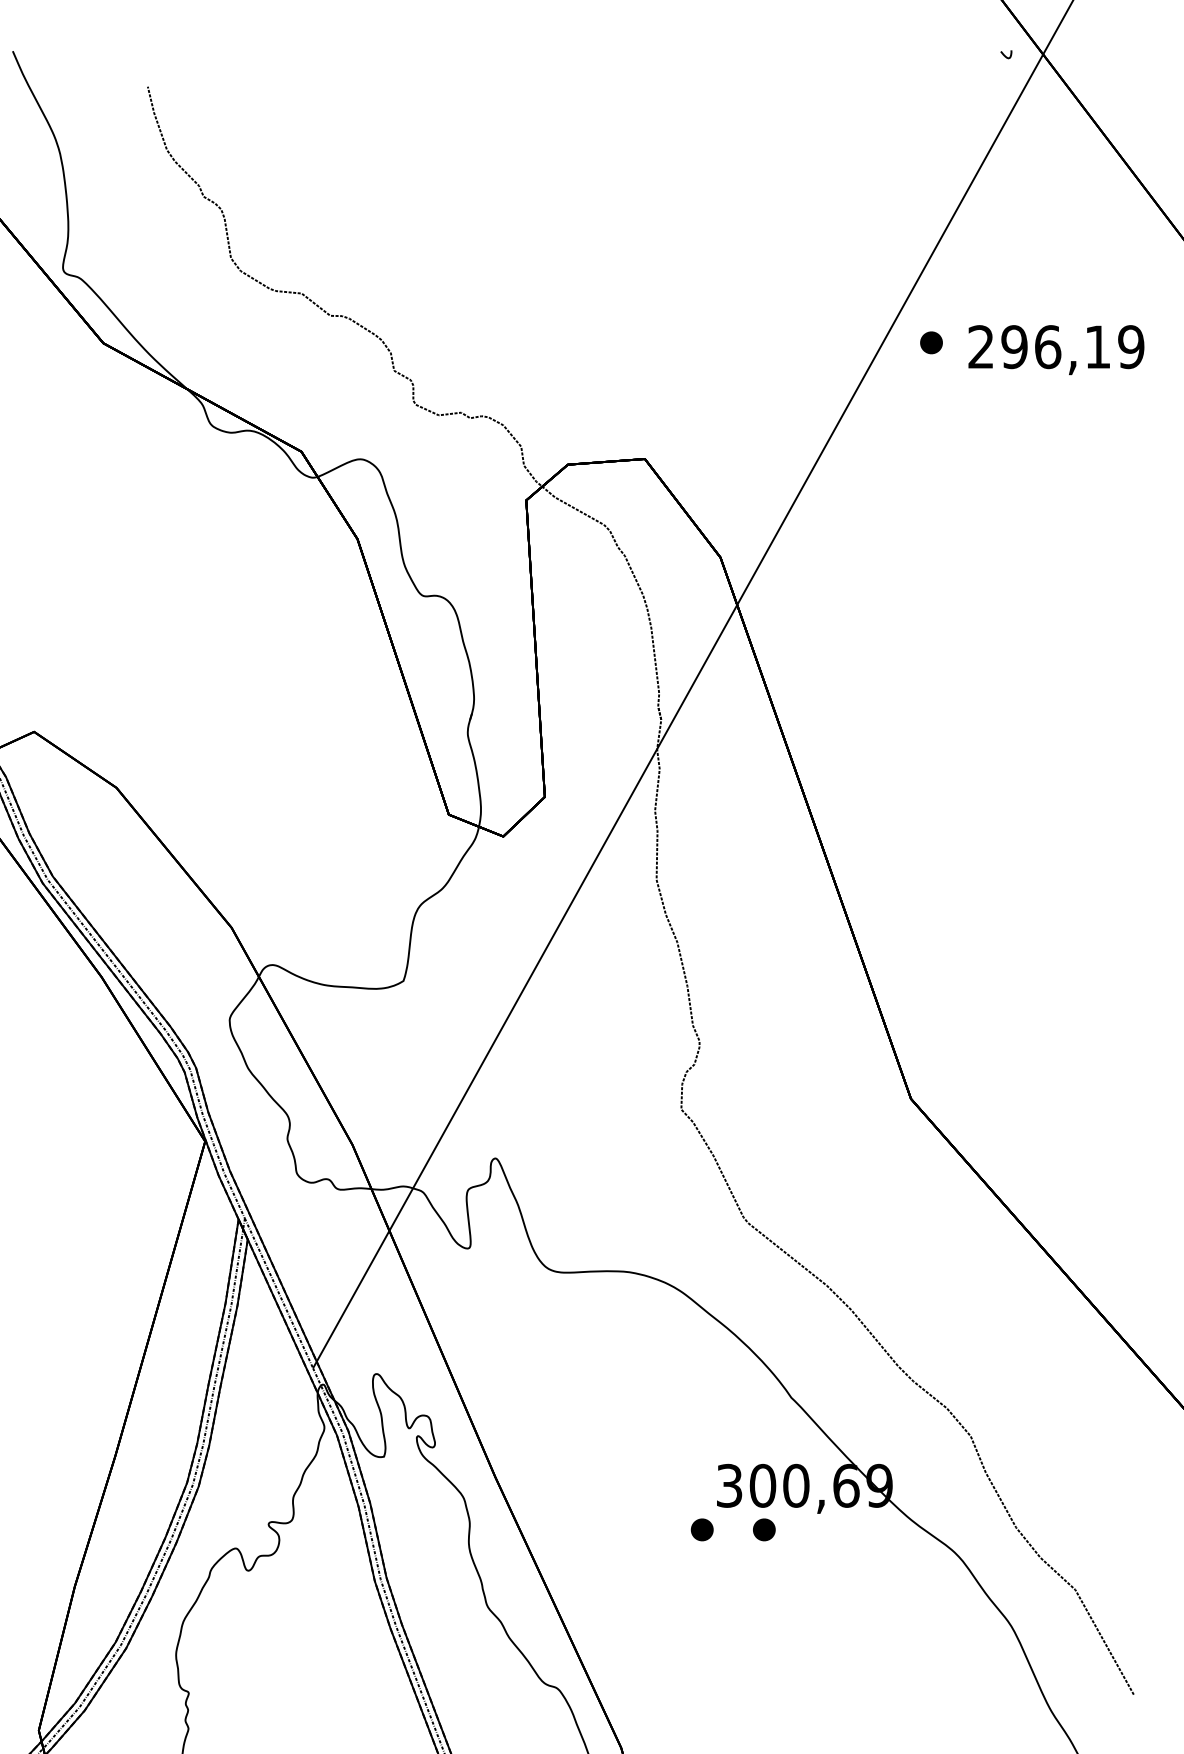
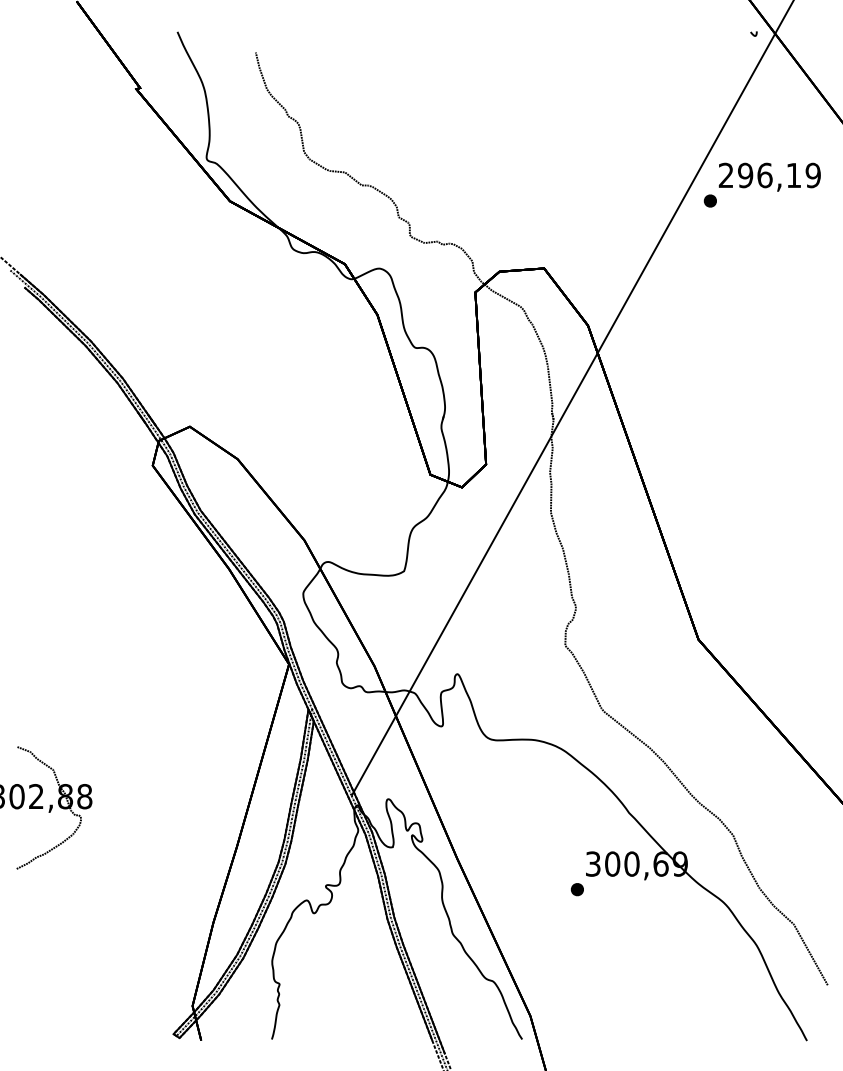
text: (1055, 348) -> (769, 176), moved
part: (762, 1529) -> (612, 889), removed

